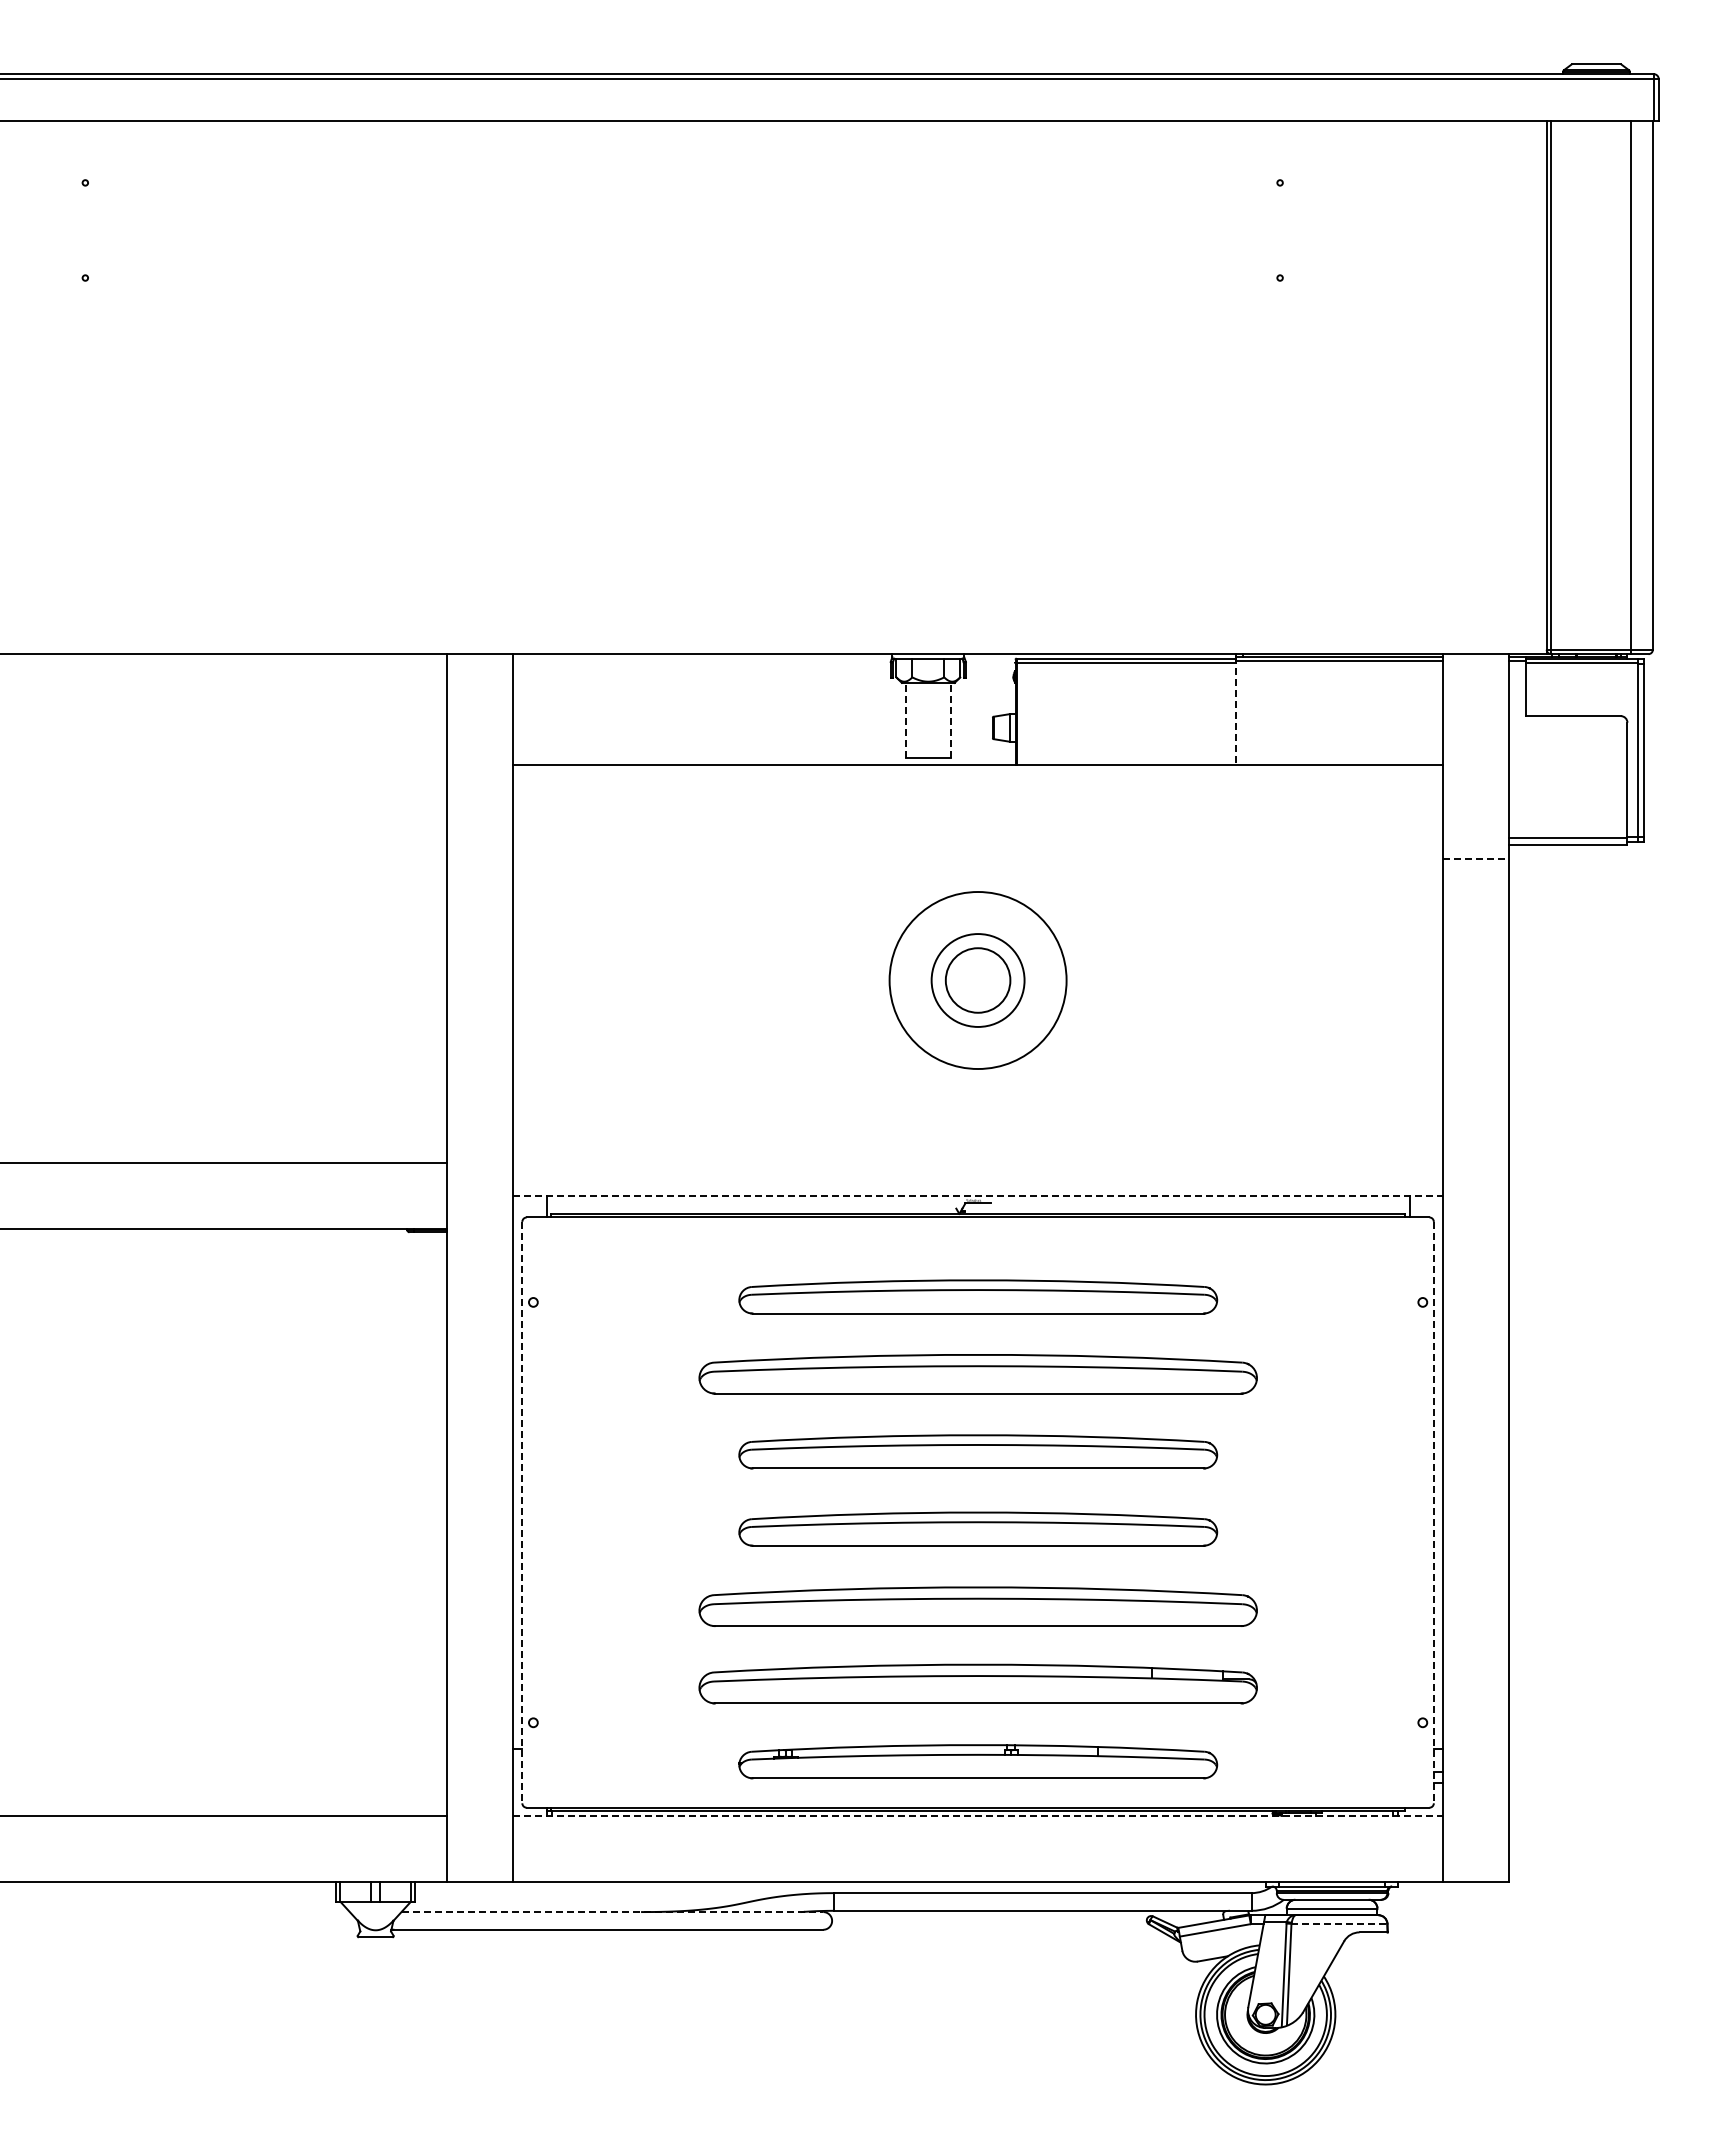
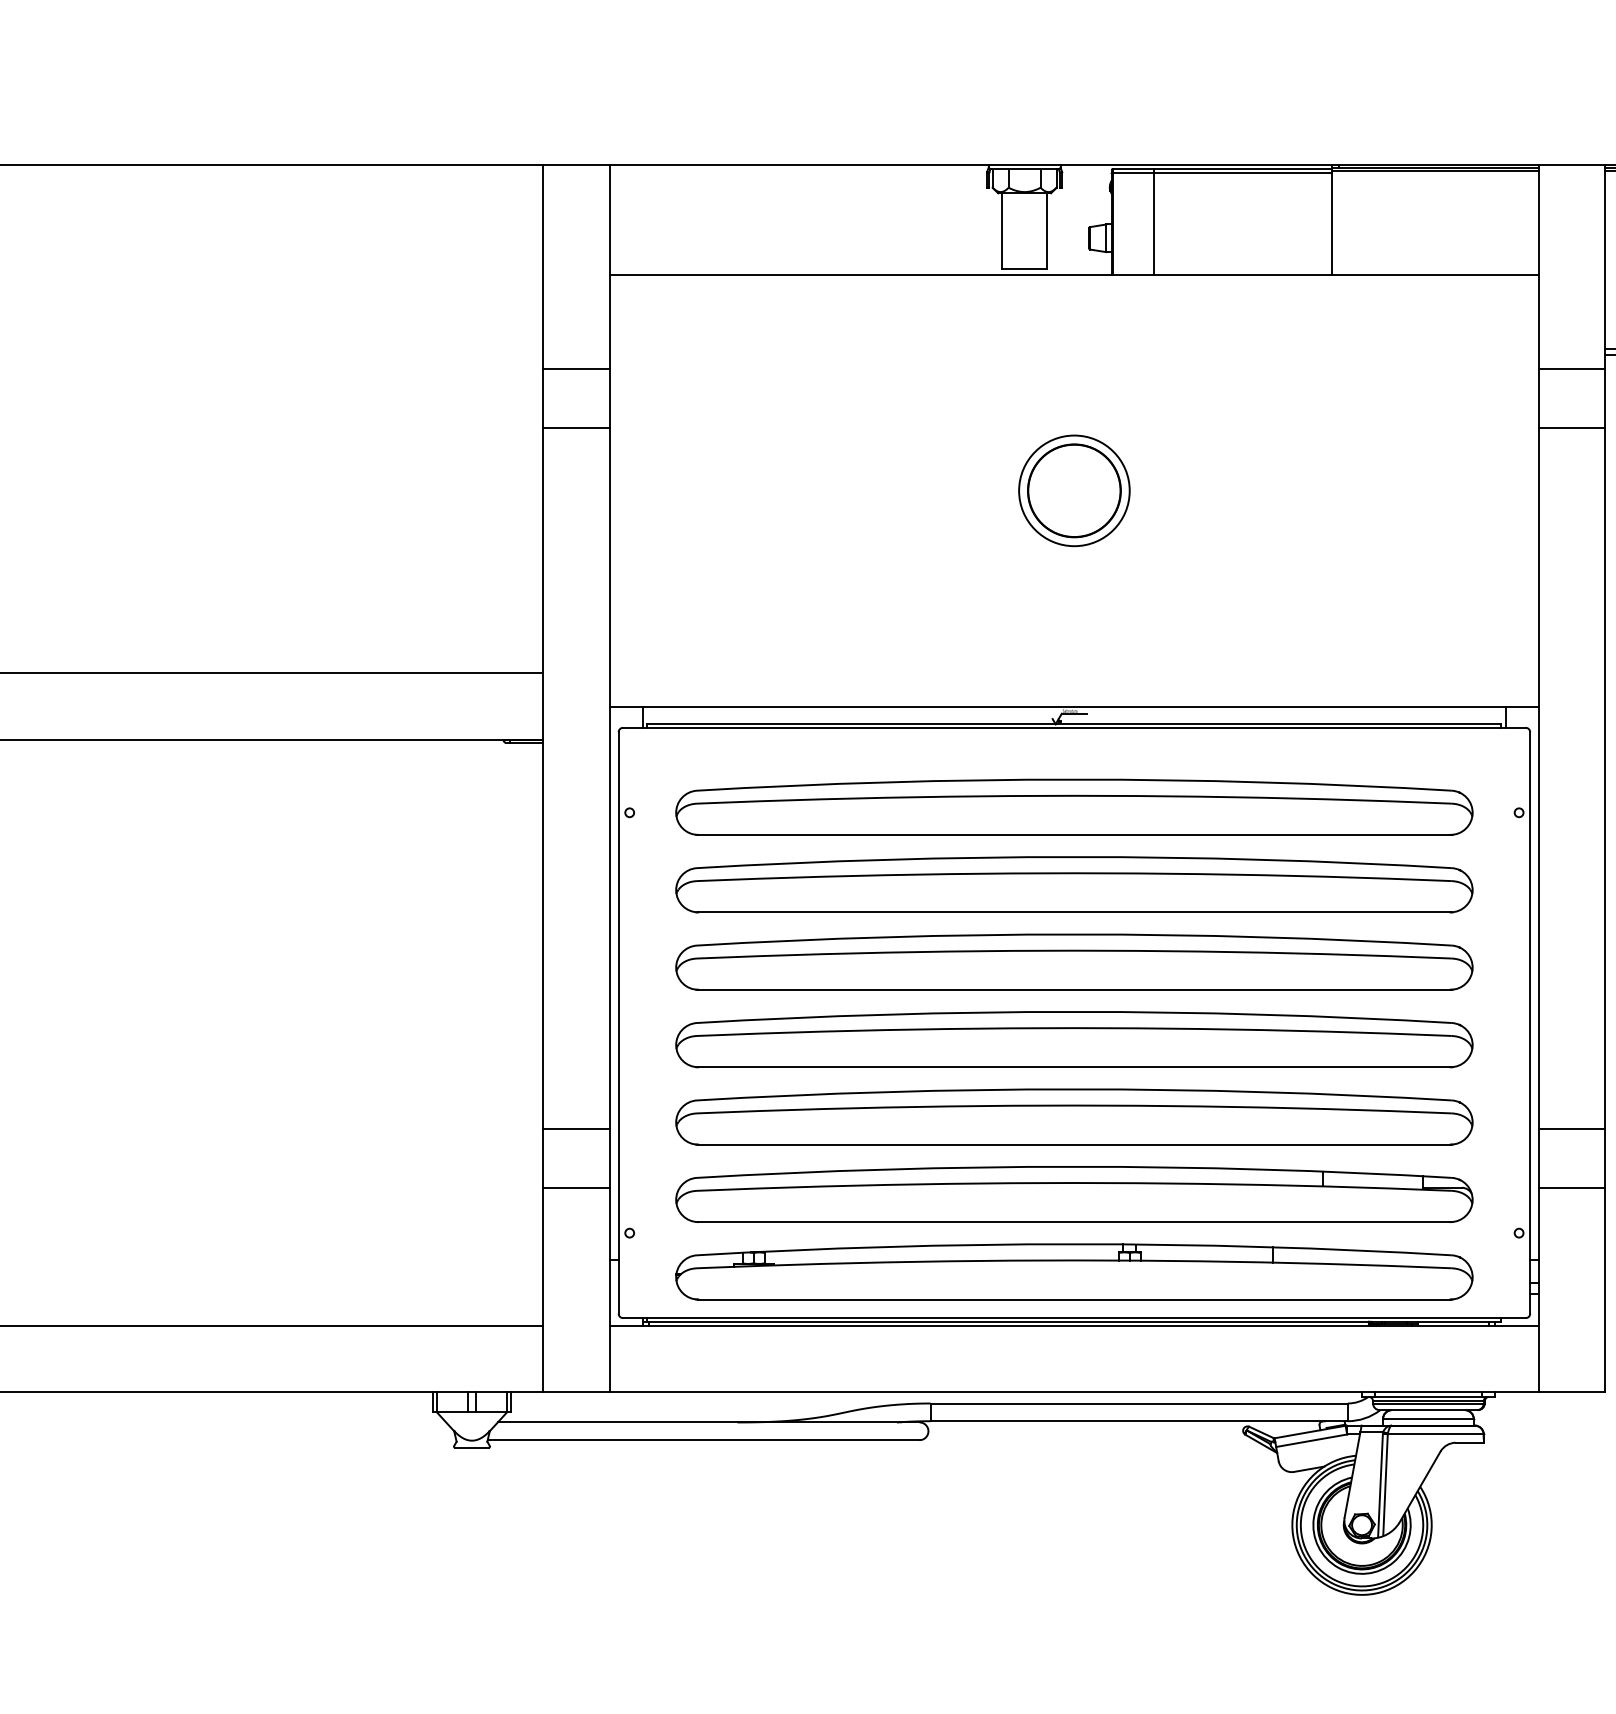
line: (1057, 711) -> (1153, 221), added
line: (1235, 711) -> (1331, 221), dashed -> solid
line: (905, 720) -> (1001, 230), dashed -> solid
line: (951, 720) -> (1047, 230), dashed -> solid
line: (480, 859) -> (576, 369), added
line: (1476, 859) -> (1572, 369), dashed -> solid
line: (480, 917) -> (576, 427), added
line: (1475, 917) -> (1571, 427), added
circle: (977, 980) -> (1073, 490), size x0.62
circle: (977, 980) -> (1073, 490), size x1.43
line: (978, 1196) -> (1074, 706), dashed -> solid
part: (978, 1296) -> (1074, 806), size x1.67
part: (978, 1373) -> (1074, 883), size x1.43
part: (978, 1451) -> (1074, 961), size x1.67
line: (522, 1512) -> (618, 1022), dashed -> solid
line: (1433, 1512) -> (1529, 1022), dashed -> solid
part: (978, 1528) -> (1074, 1038), size x1.67
part: (978, 1606) -> (1074, 1116), size x1.43
line: (480, 1618) -> (576, 1128), added
line: (1475, 1618) -> (1571, 1128), added
line: (480, 1677) -> (576, 1187), added
line: (1475, 1677) -> (1571, 1187), added
part: (978, 1683) -> (1074, 1193), size x1.43
part: (978, 1761) -> (1074, 1271), size x1.67
line: (978, 1815) -> (1074, 1325), dashed -> solid
line: (612, 1912) -> (708, 1422), dashed -> solid
line: (1339, 1923) -> (1435, 1433), dashed -> solid

